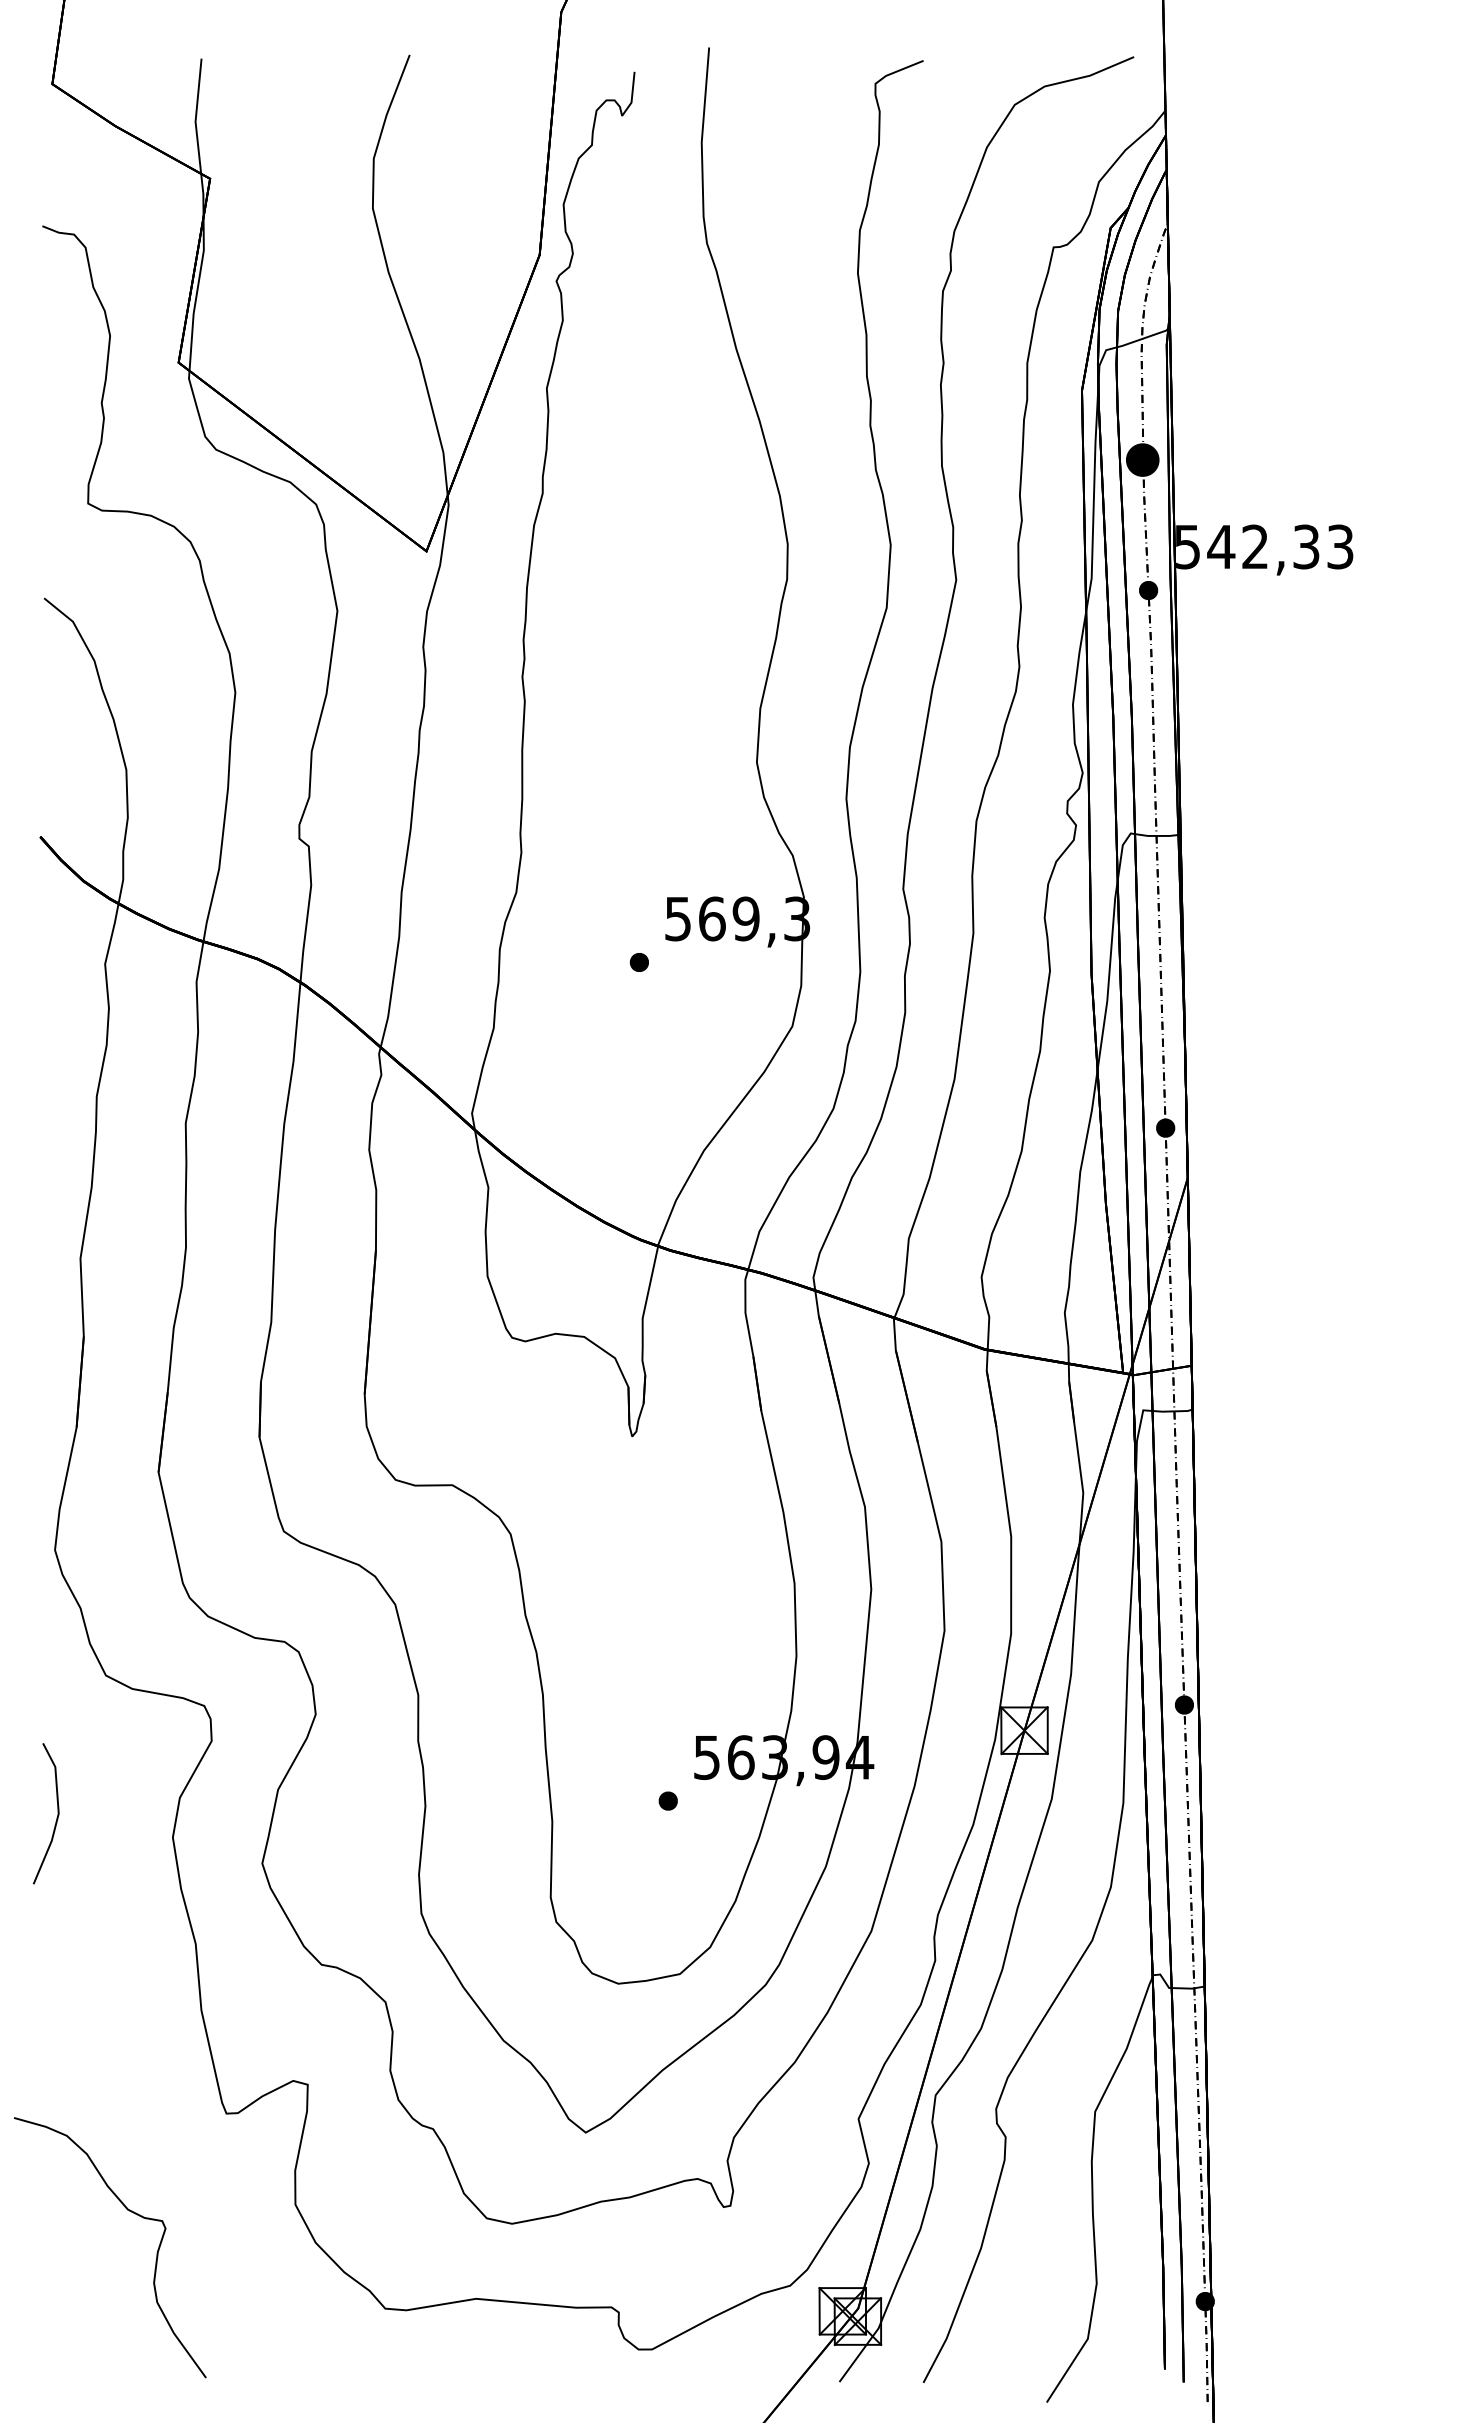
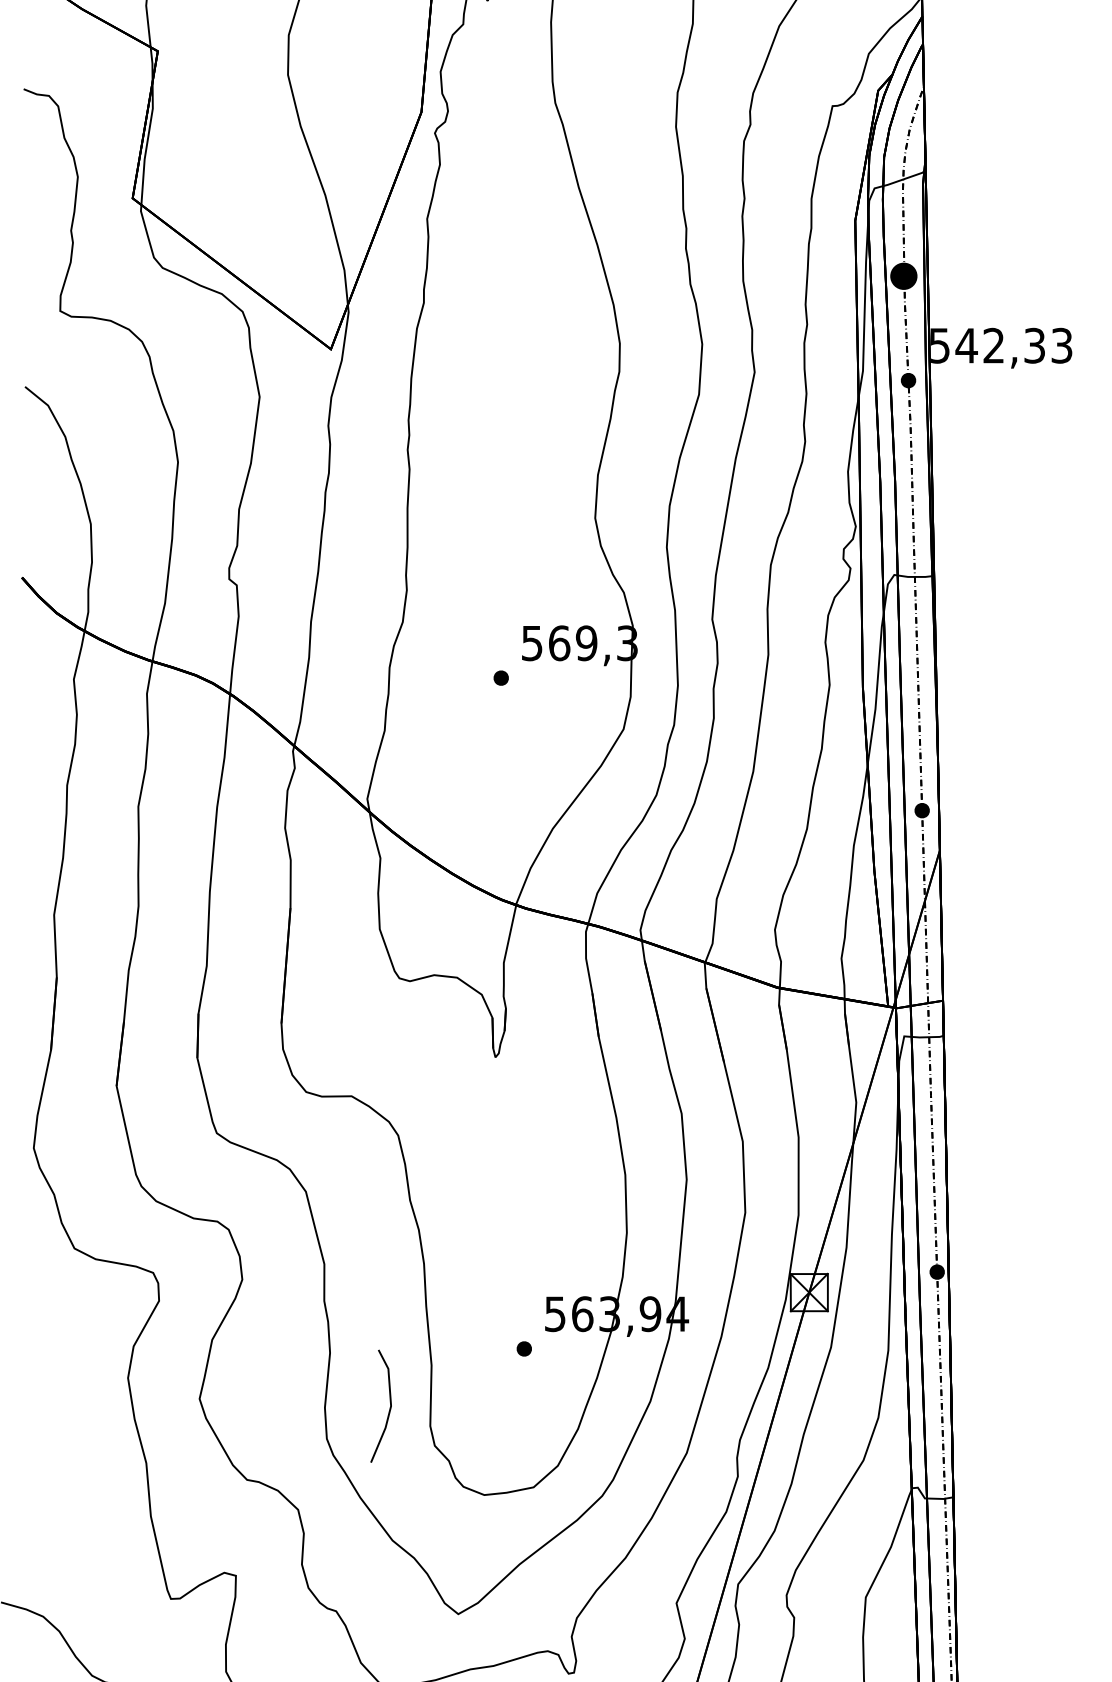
line: (56, 1817) -> (389, 1409), moved

